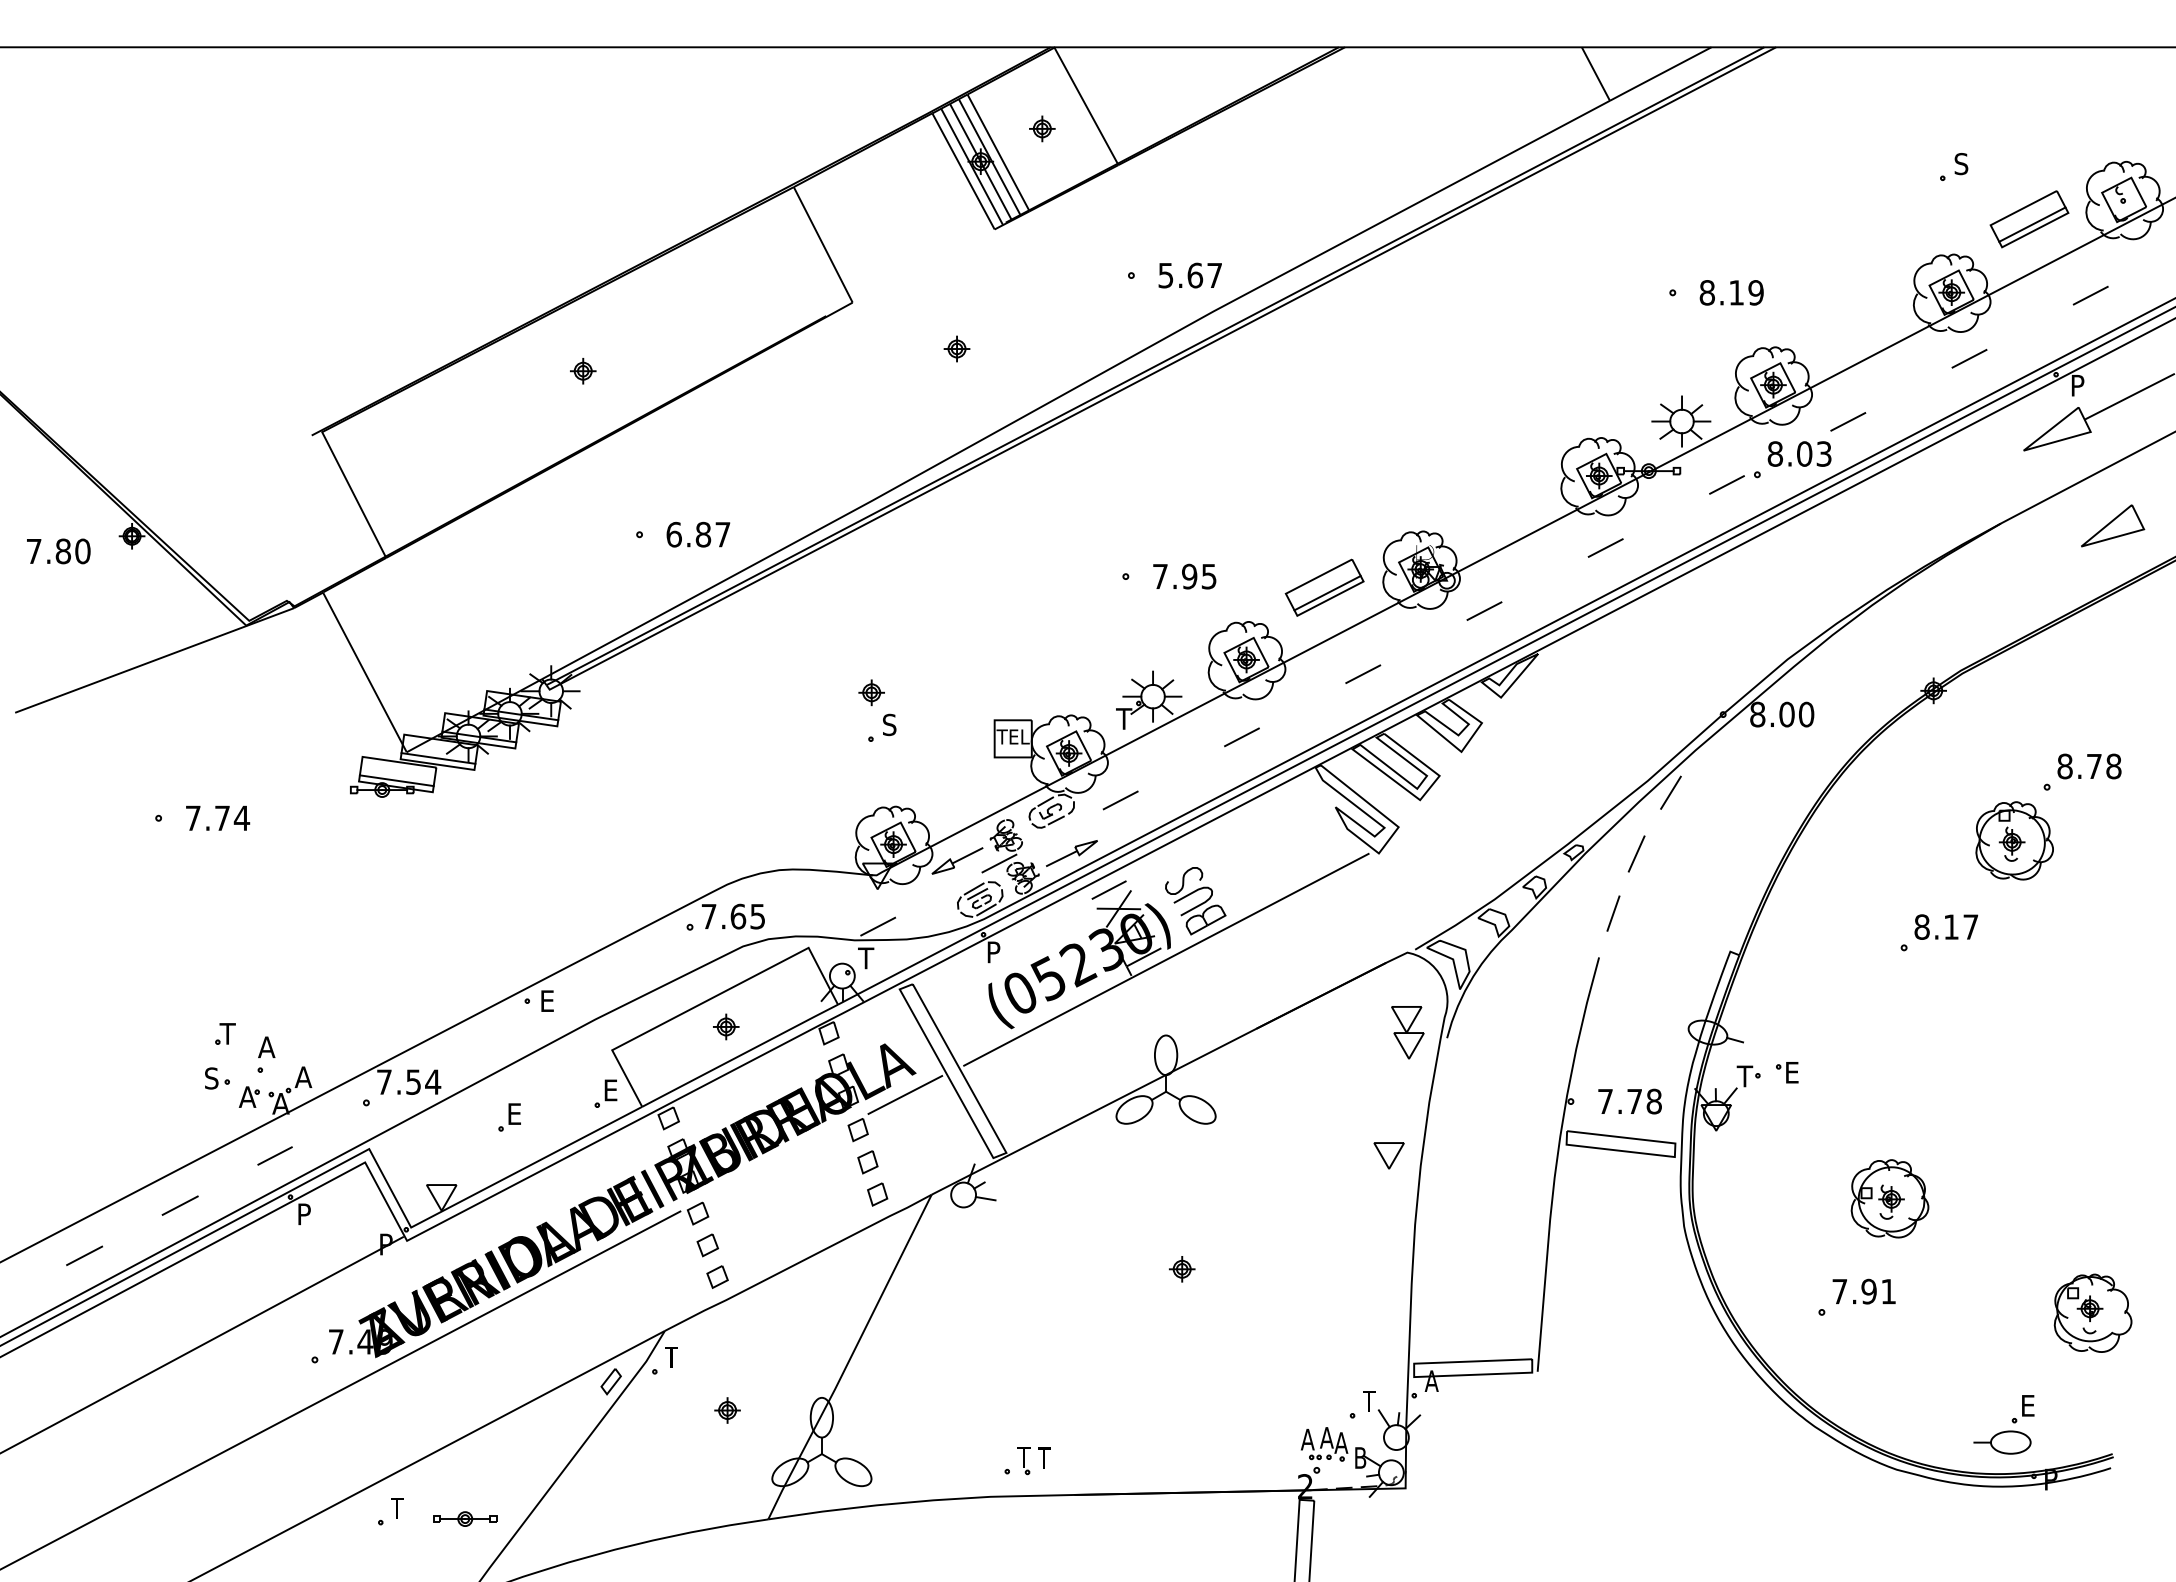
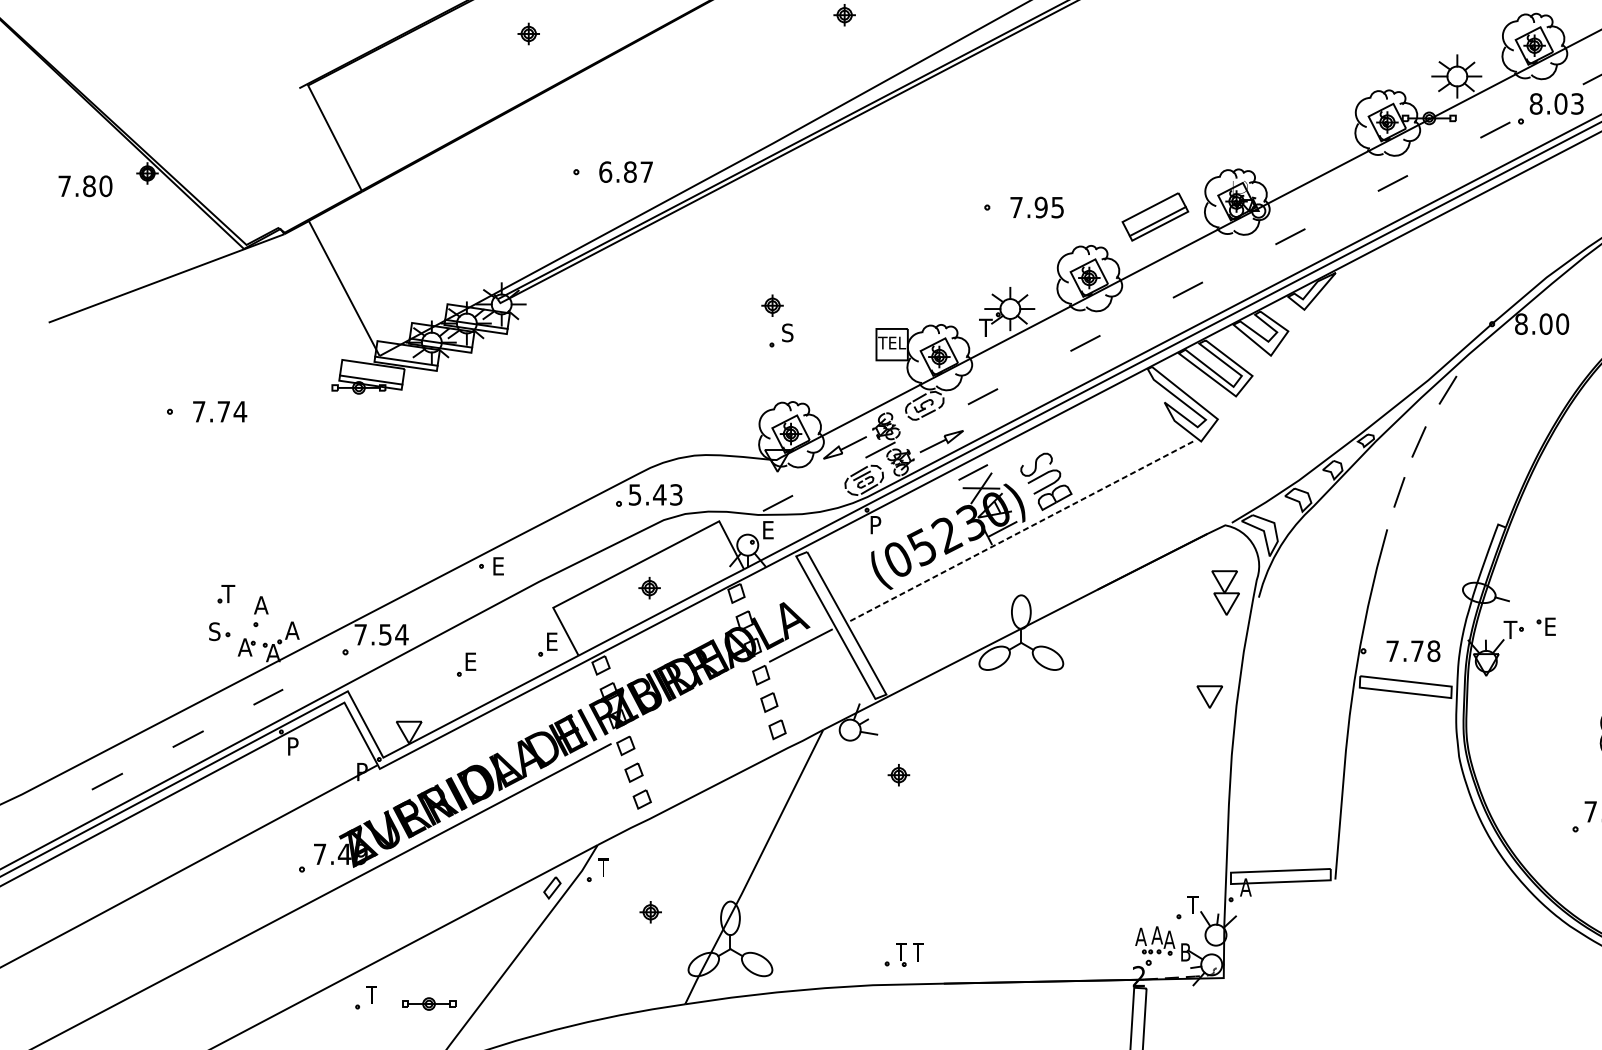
text: (733, 916) -> (655, 494), 7.65 -> 5.43
text: (866, 958) -> (768, 530), T -> E
line: (1165, 960) -> (1020, 531), solid -> dashed
part: (1182, 1269) -> (899, 775), moved

